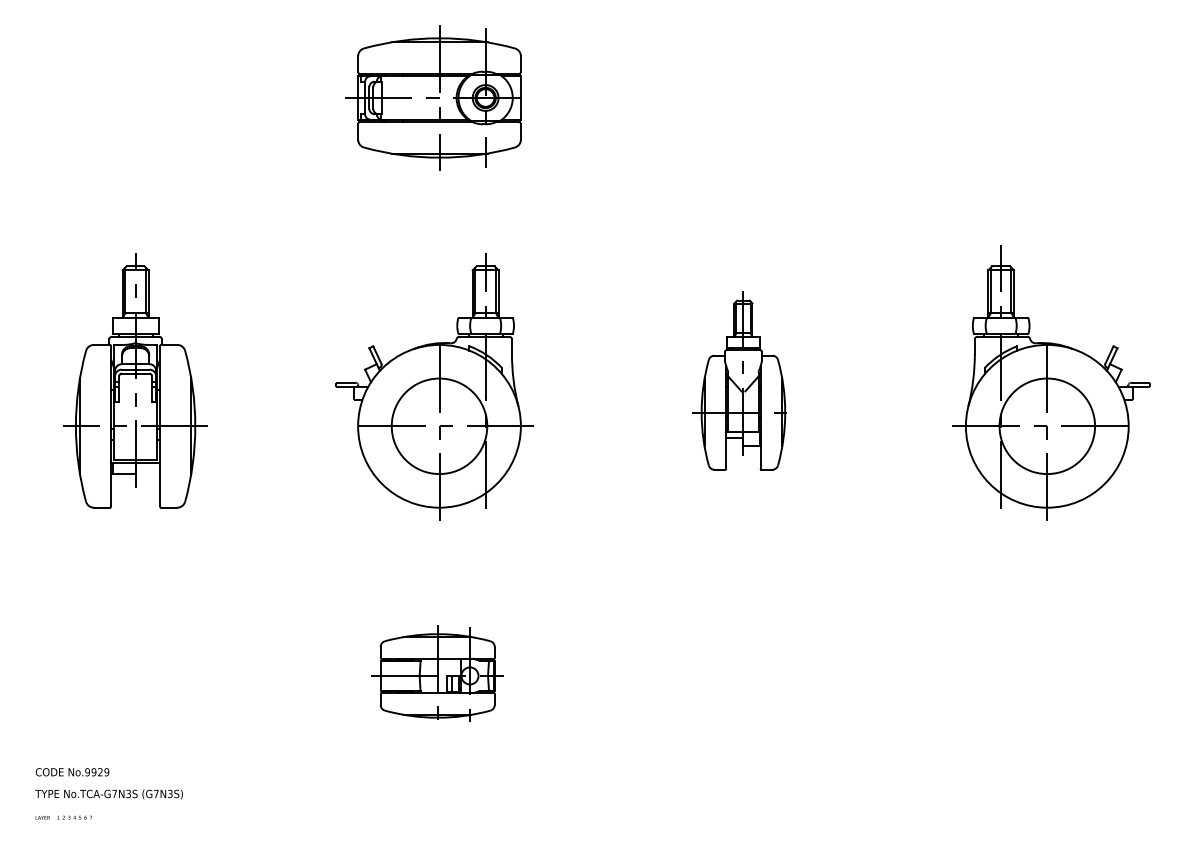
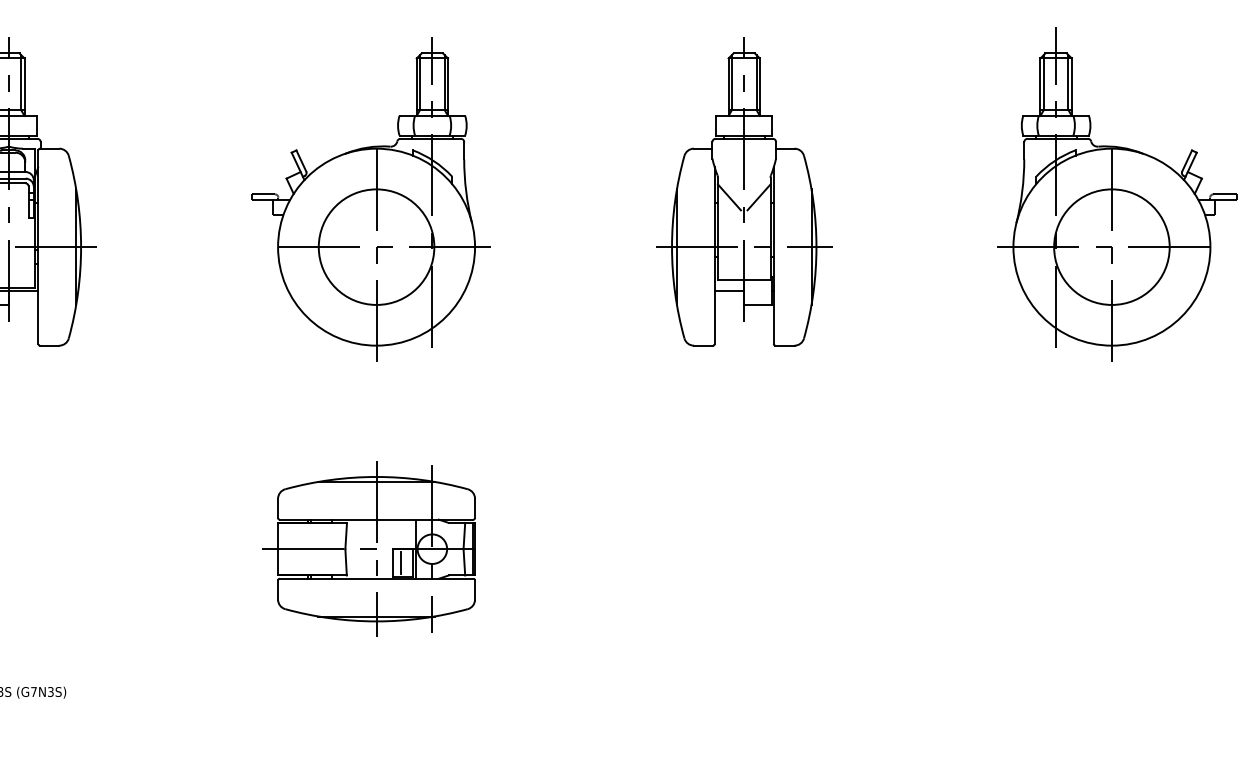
part: (743, 380) -> (744, 191), size x1.43
part: (433, 675) -> (369, 548), size x1.43

